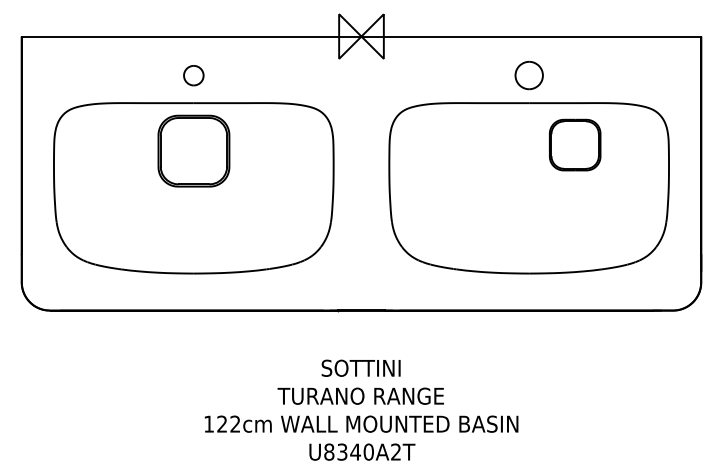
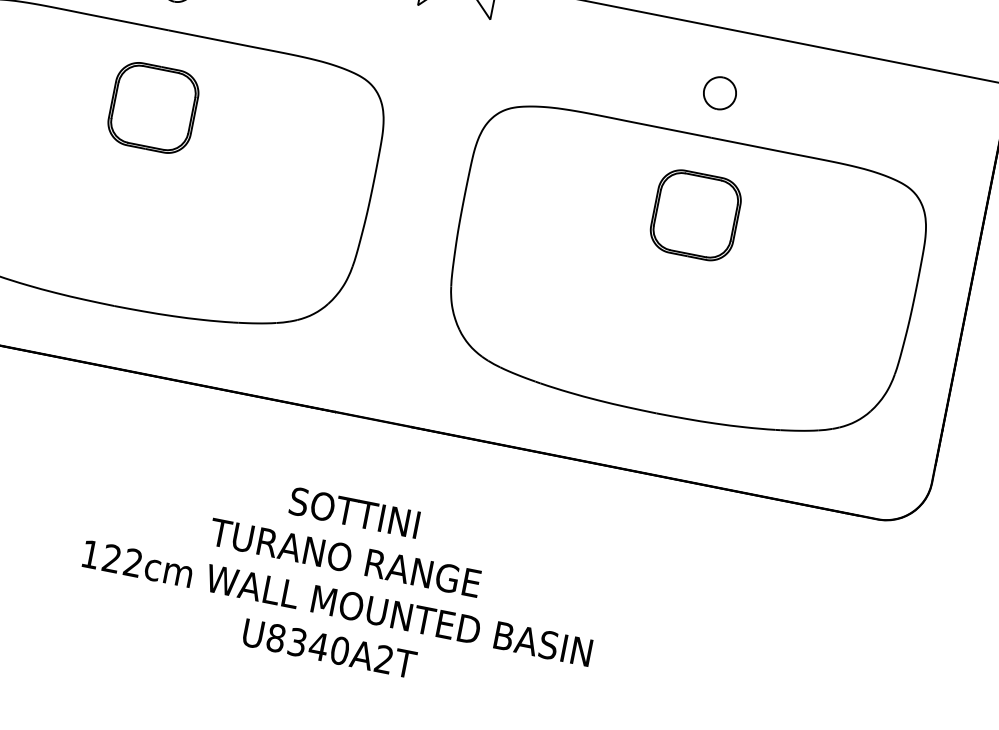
part: (528, 75) -> (718, 92), size x0.71
part: (575, 144) -> (696, 214), moved
part: (193, 150) -> (153, 106), size x0.71

